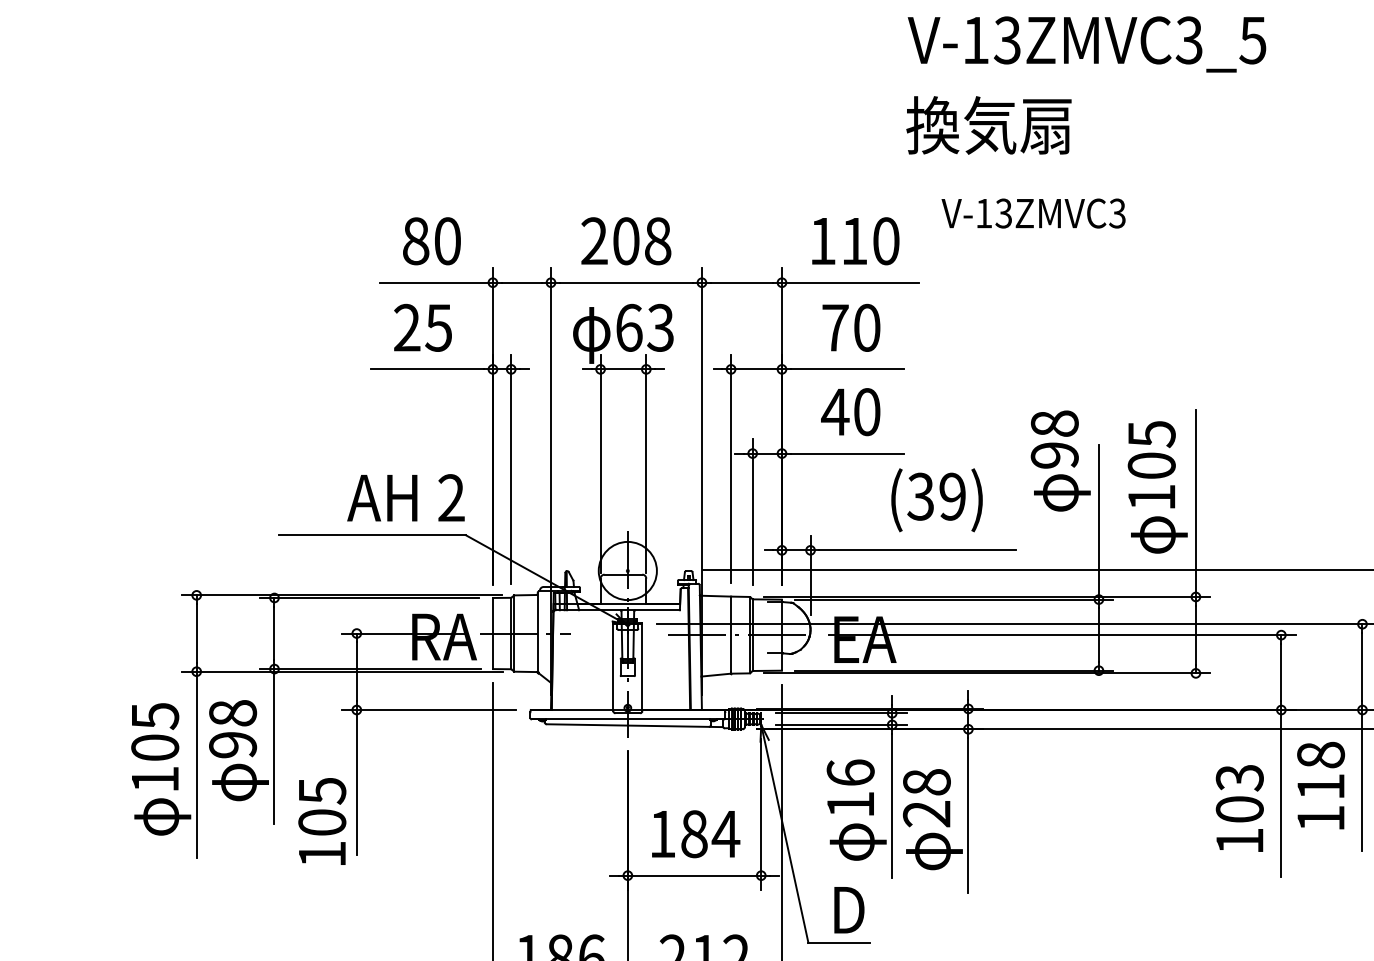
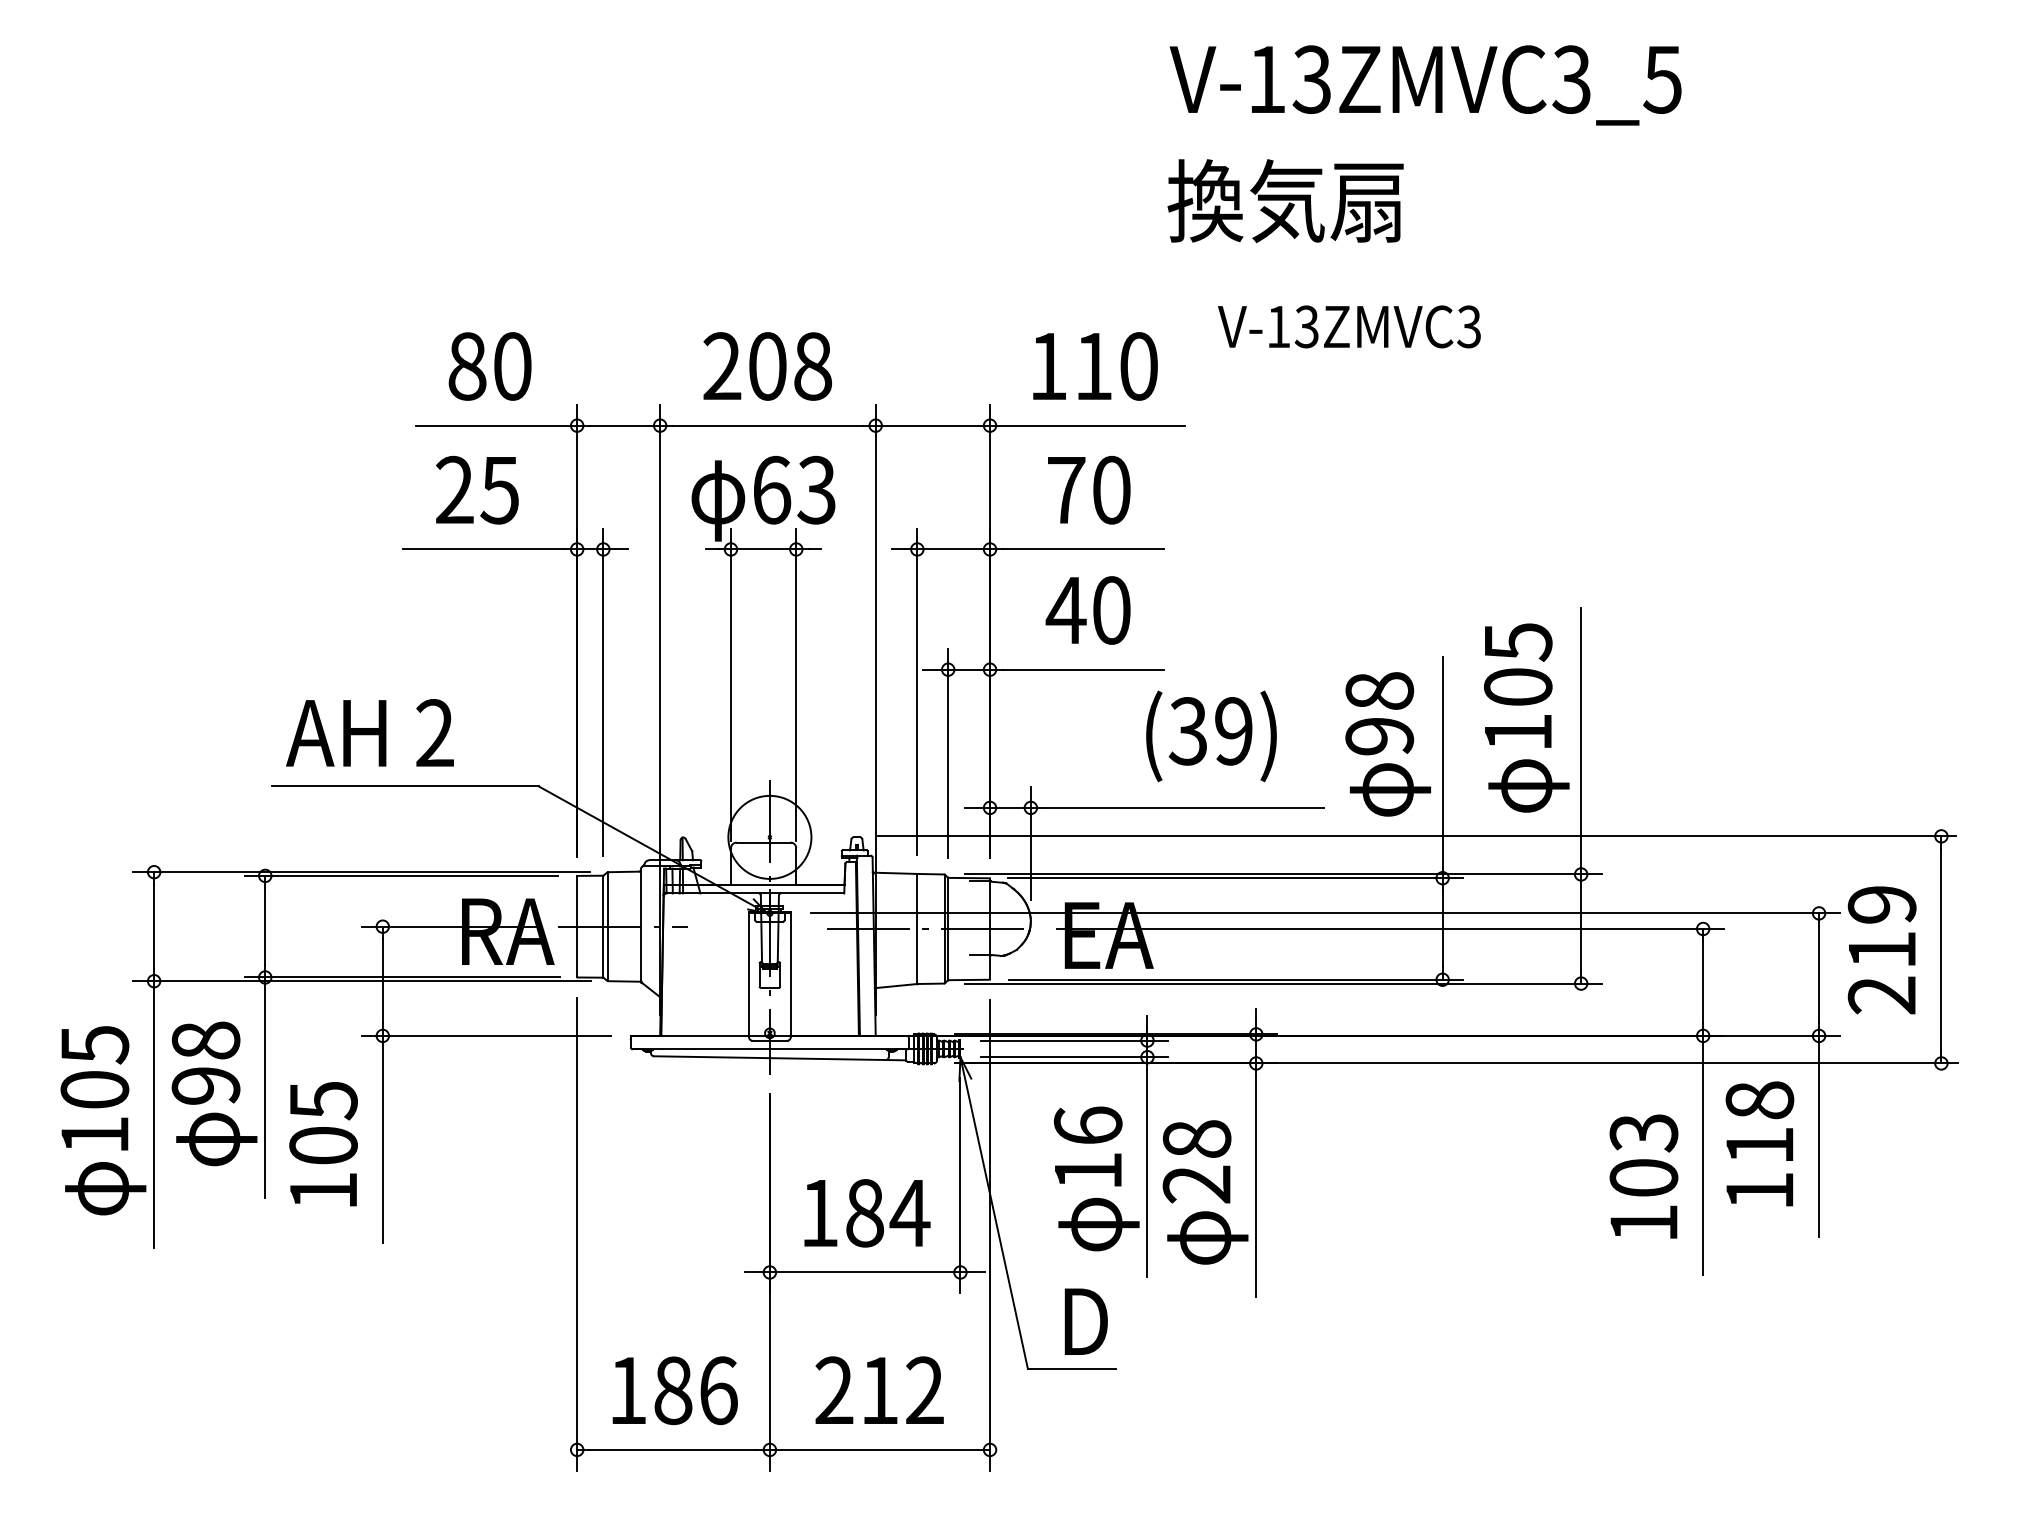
text: (1060, 461) -> (1387, 744), moved
text: (405, 497) -> (369, 732), moved
text: (322, 821) -> (323, 1144), moved

